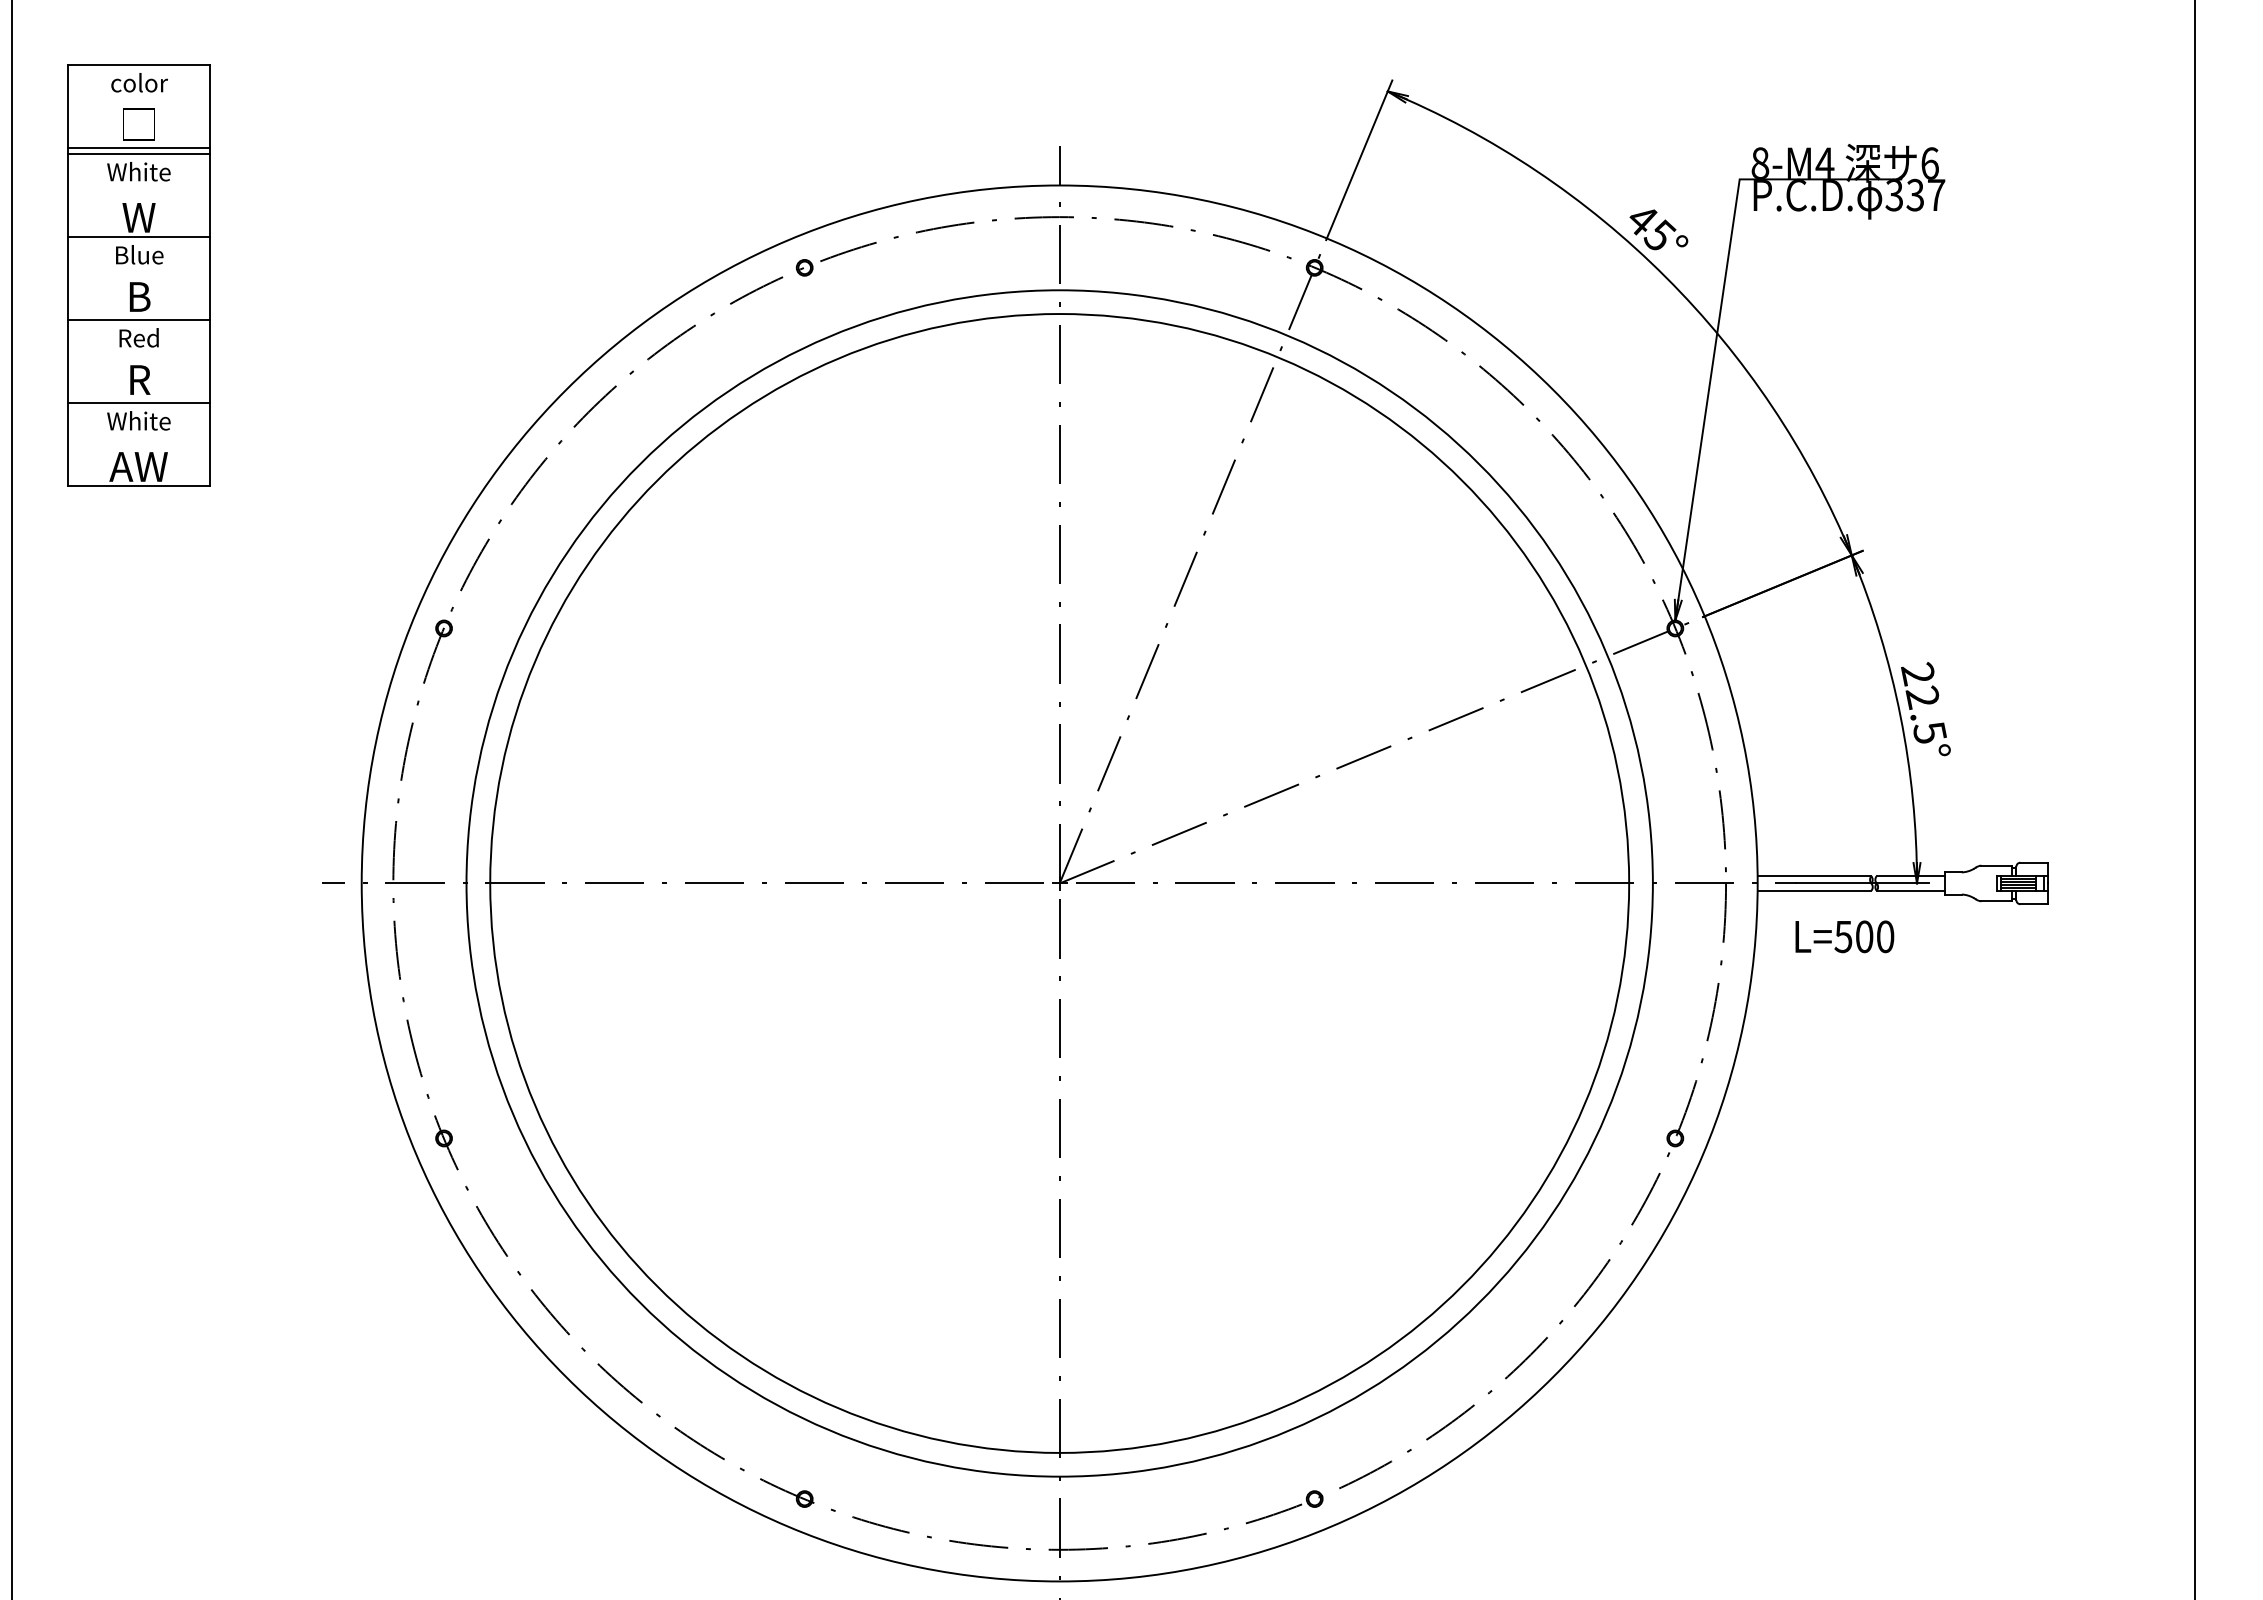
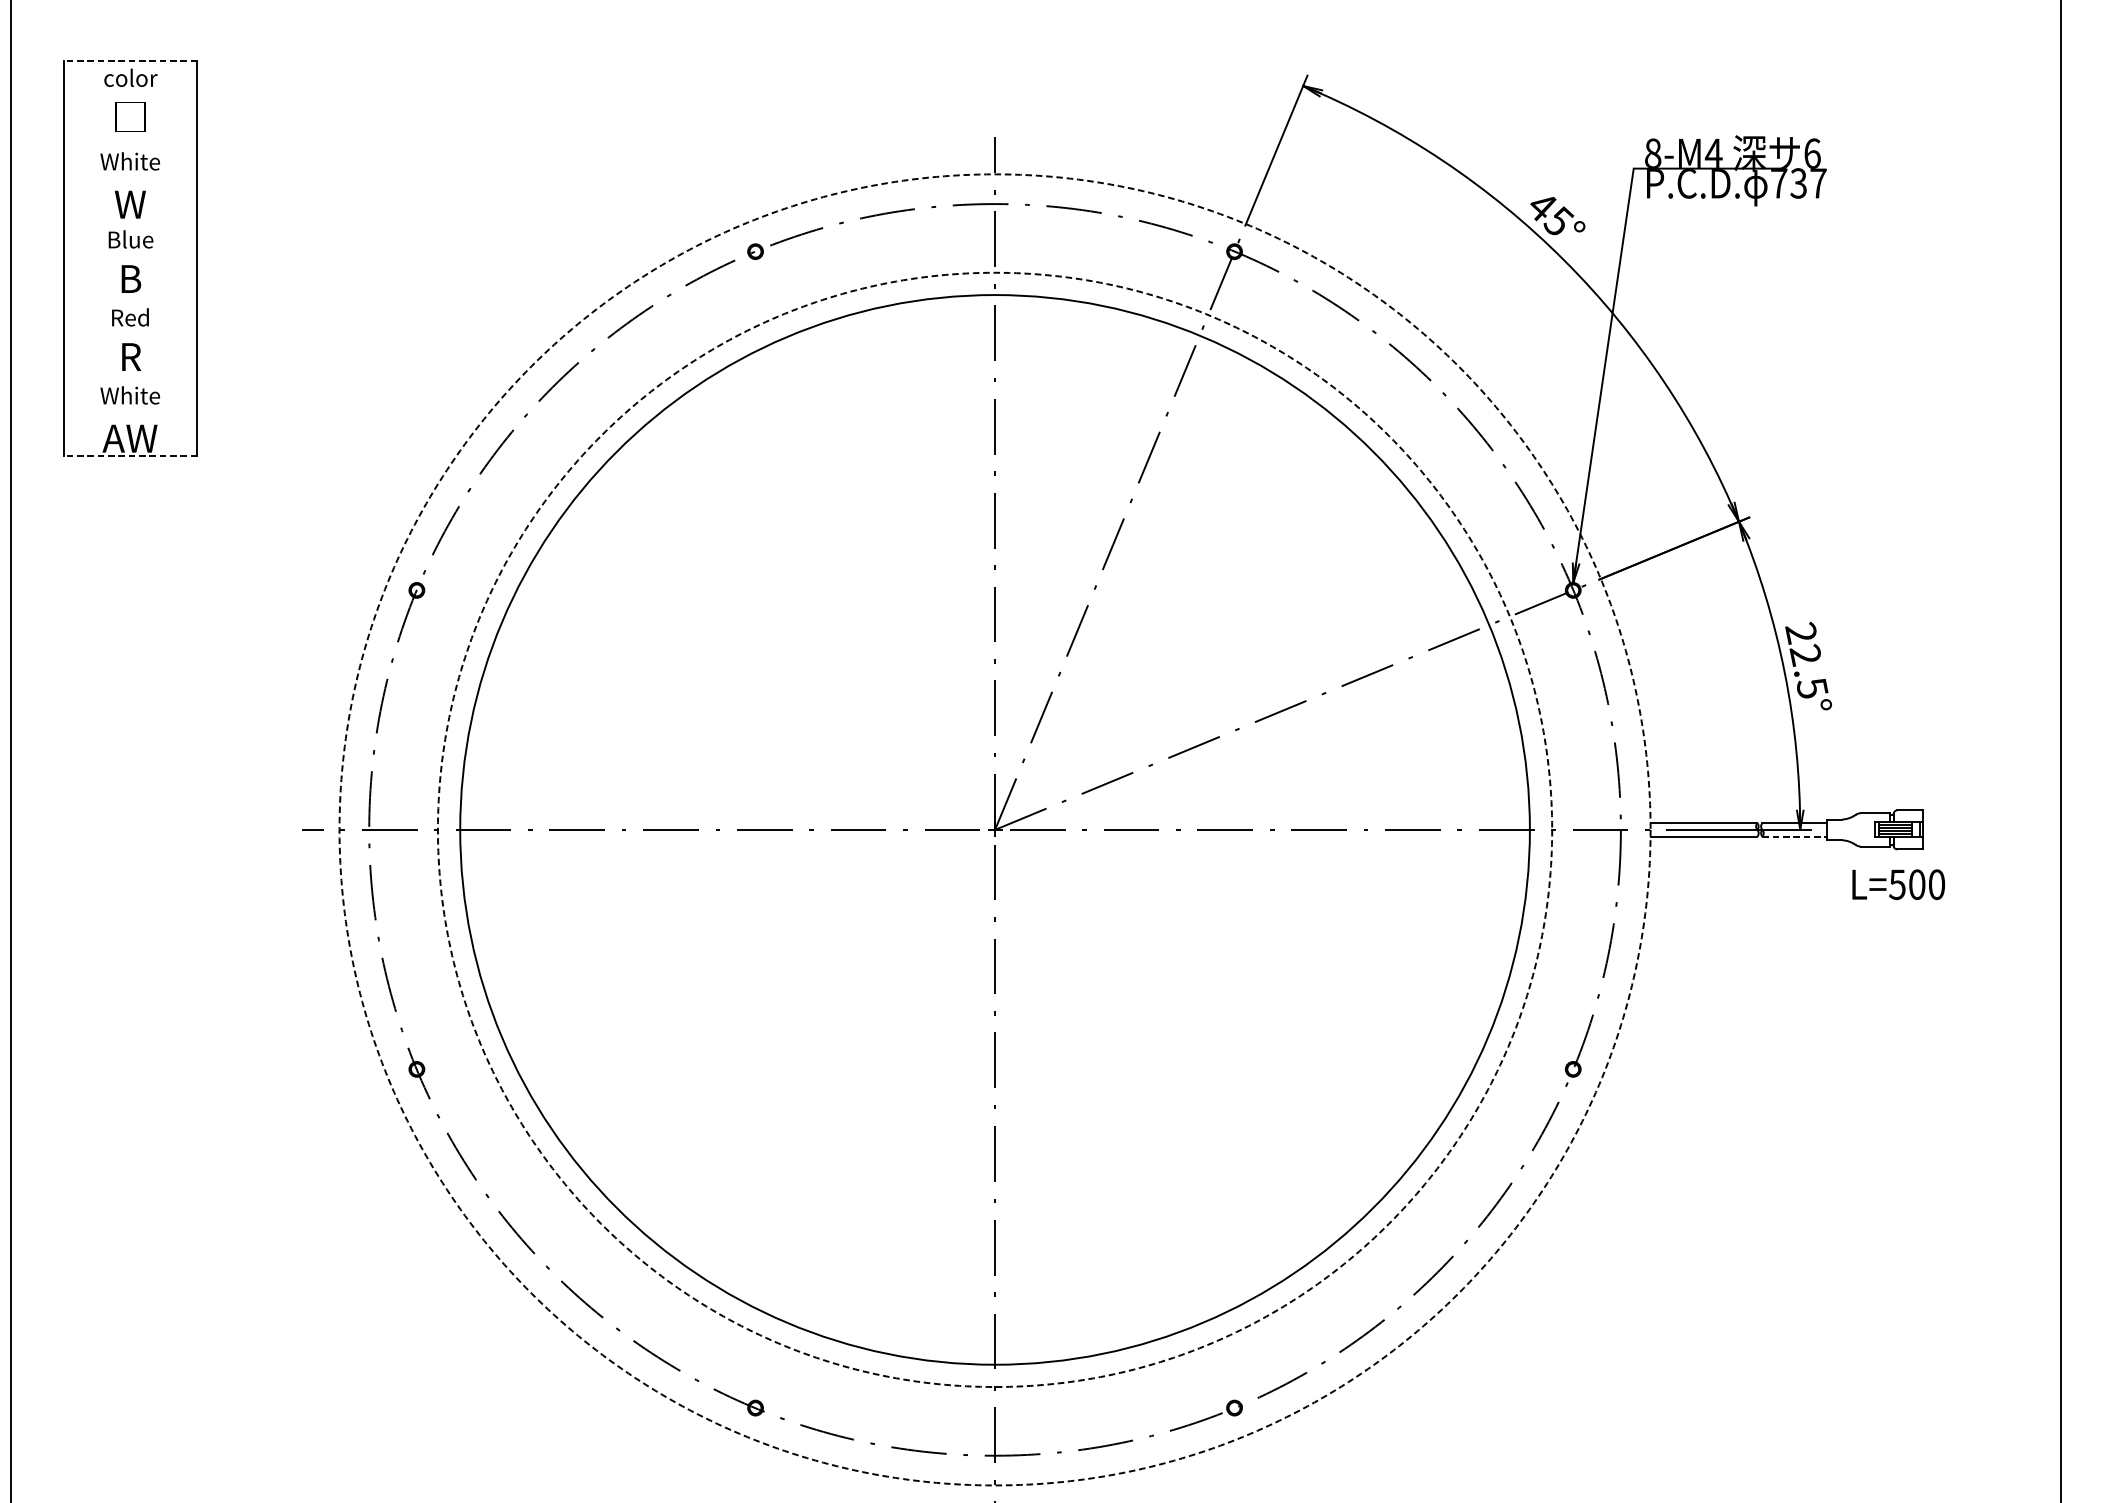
line: (138, 64) -> (129, 60), solid -> dashed
line: (138, 147) -> (129, 138), removed
line: (138, 153) -> (129, 144), removed
text: (1894, 195) -> (1779, 183), 337 -> 737
line: (138, 236) -> (129, 222), removed
line: (138, 319) -> (129, 300), removed
line: (138, 402) -> (129, 378), removed
line: (138, 485) -> (129, 456), solid -> dashed
circle: (1059, 883) -> (994, 829), solid -> dashed
circle: (1059, 883) -> (994, 829), solid -> dashed
line: (1911, 890) -> (1795, 836), solid -> dashed
text: (1844, 936) -> (1898, 884), moved

